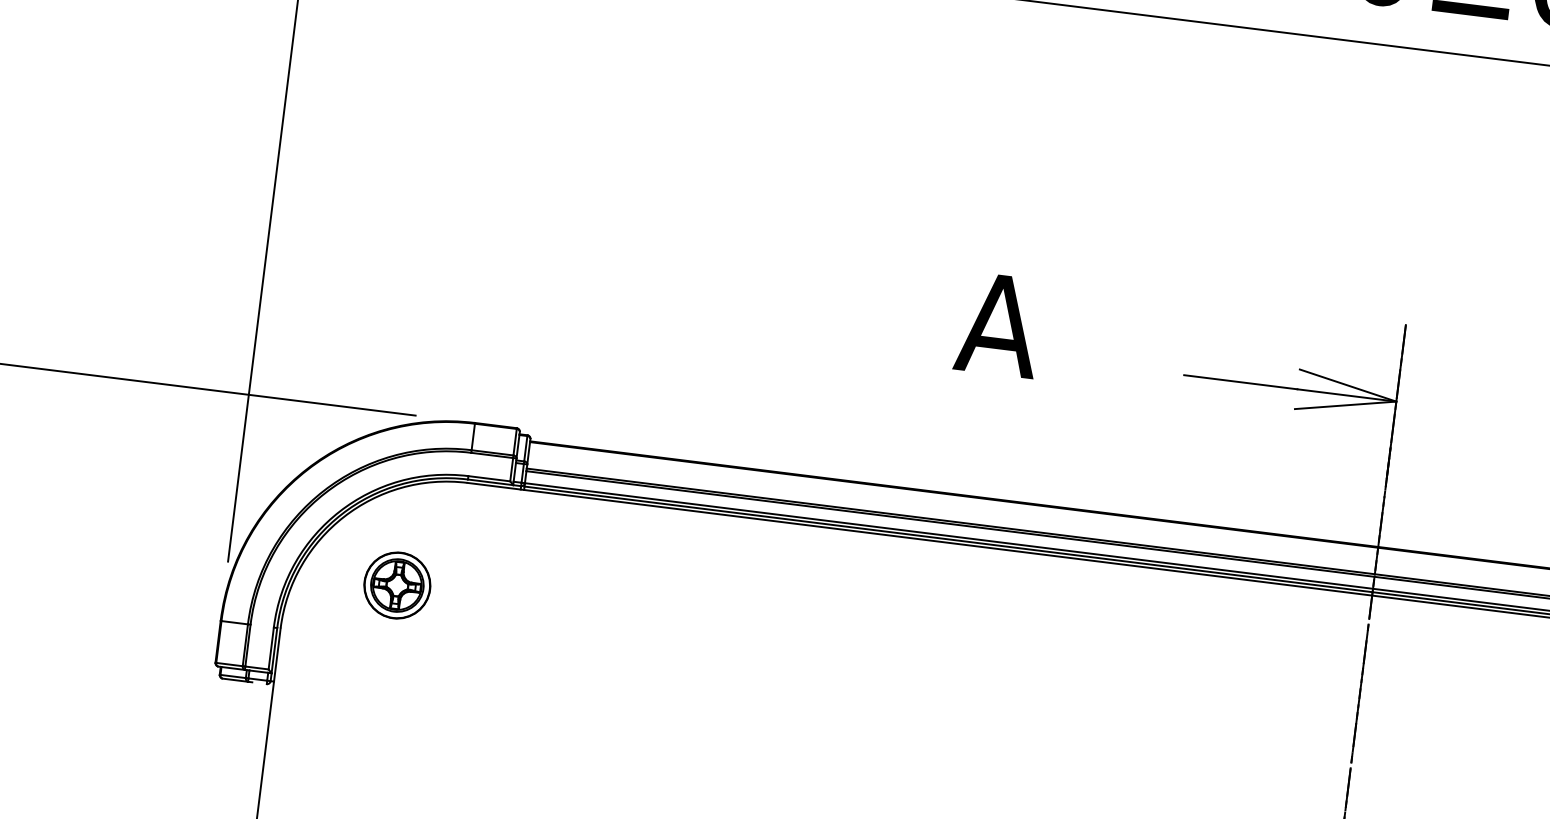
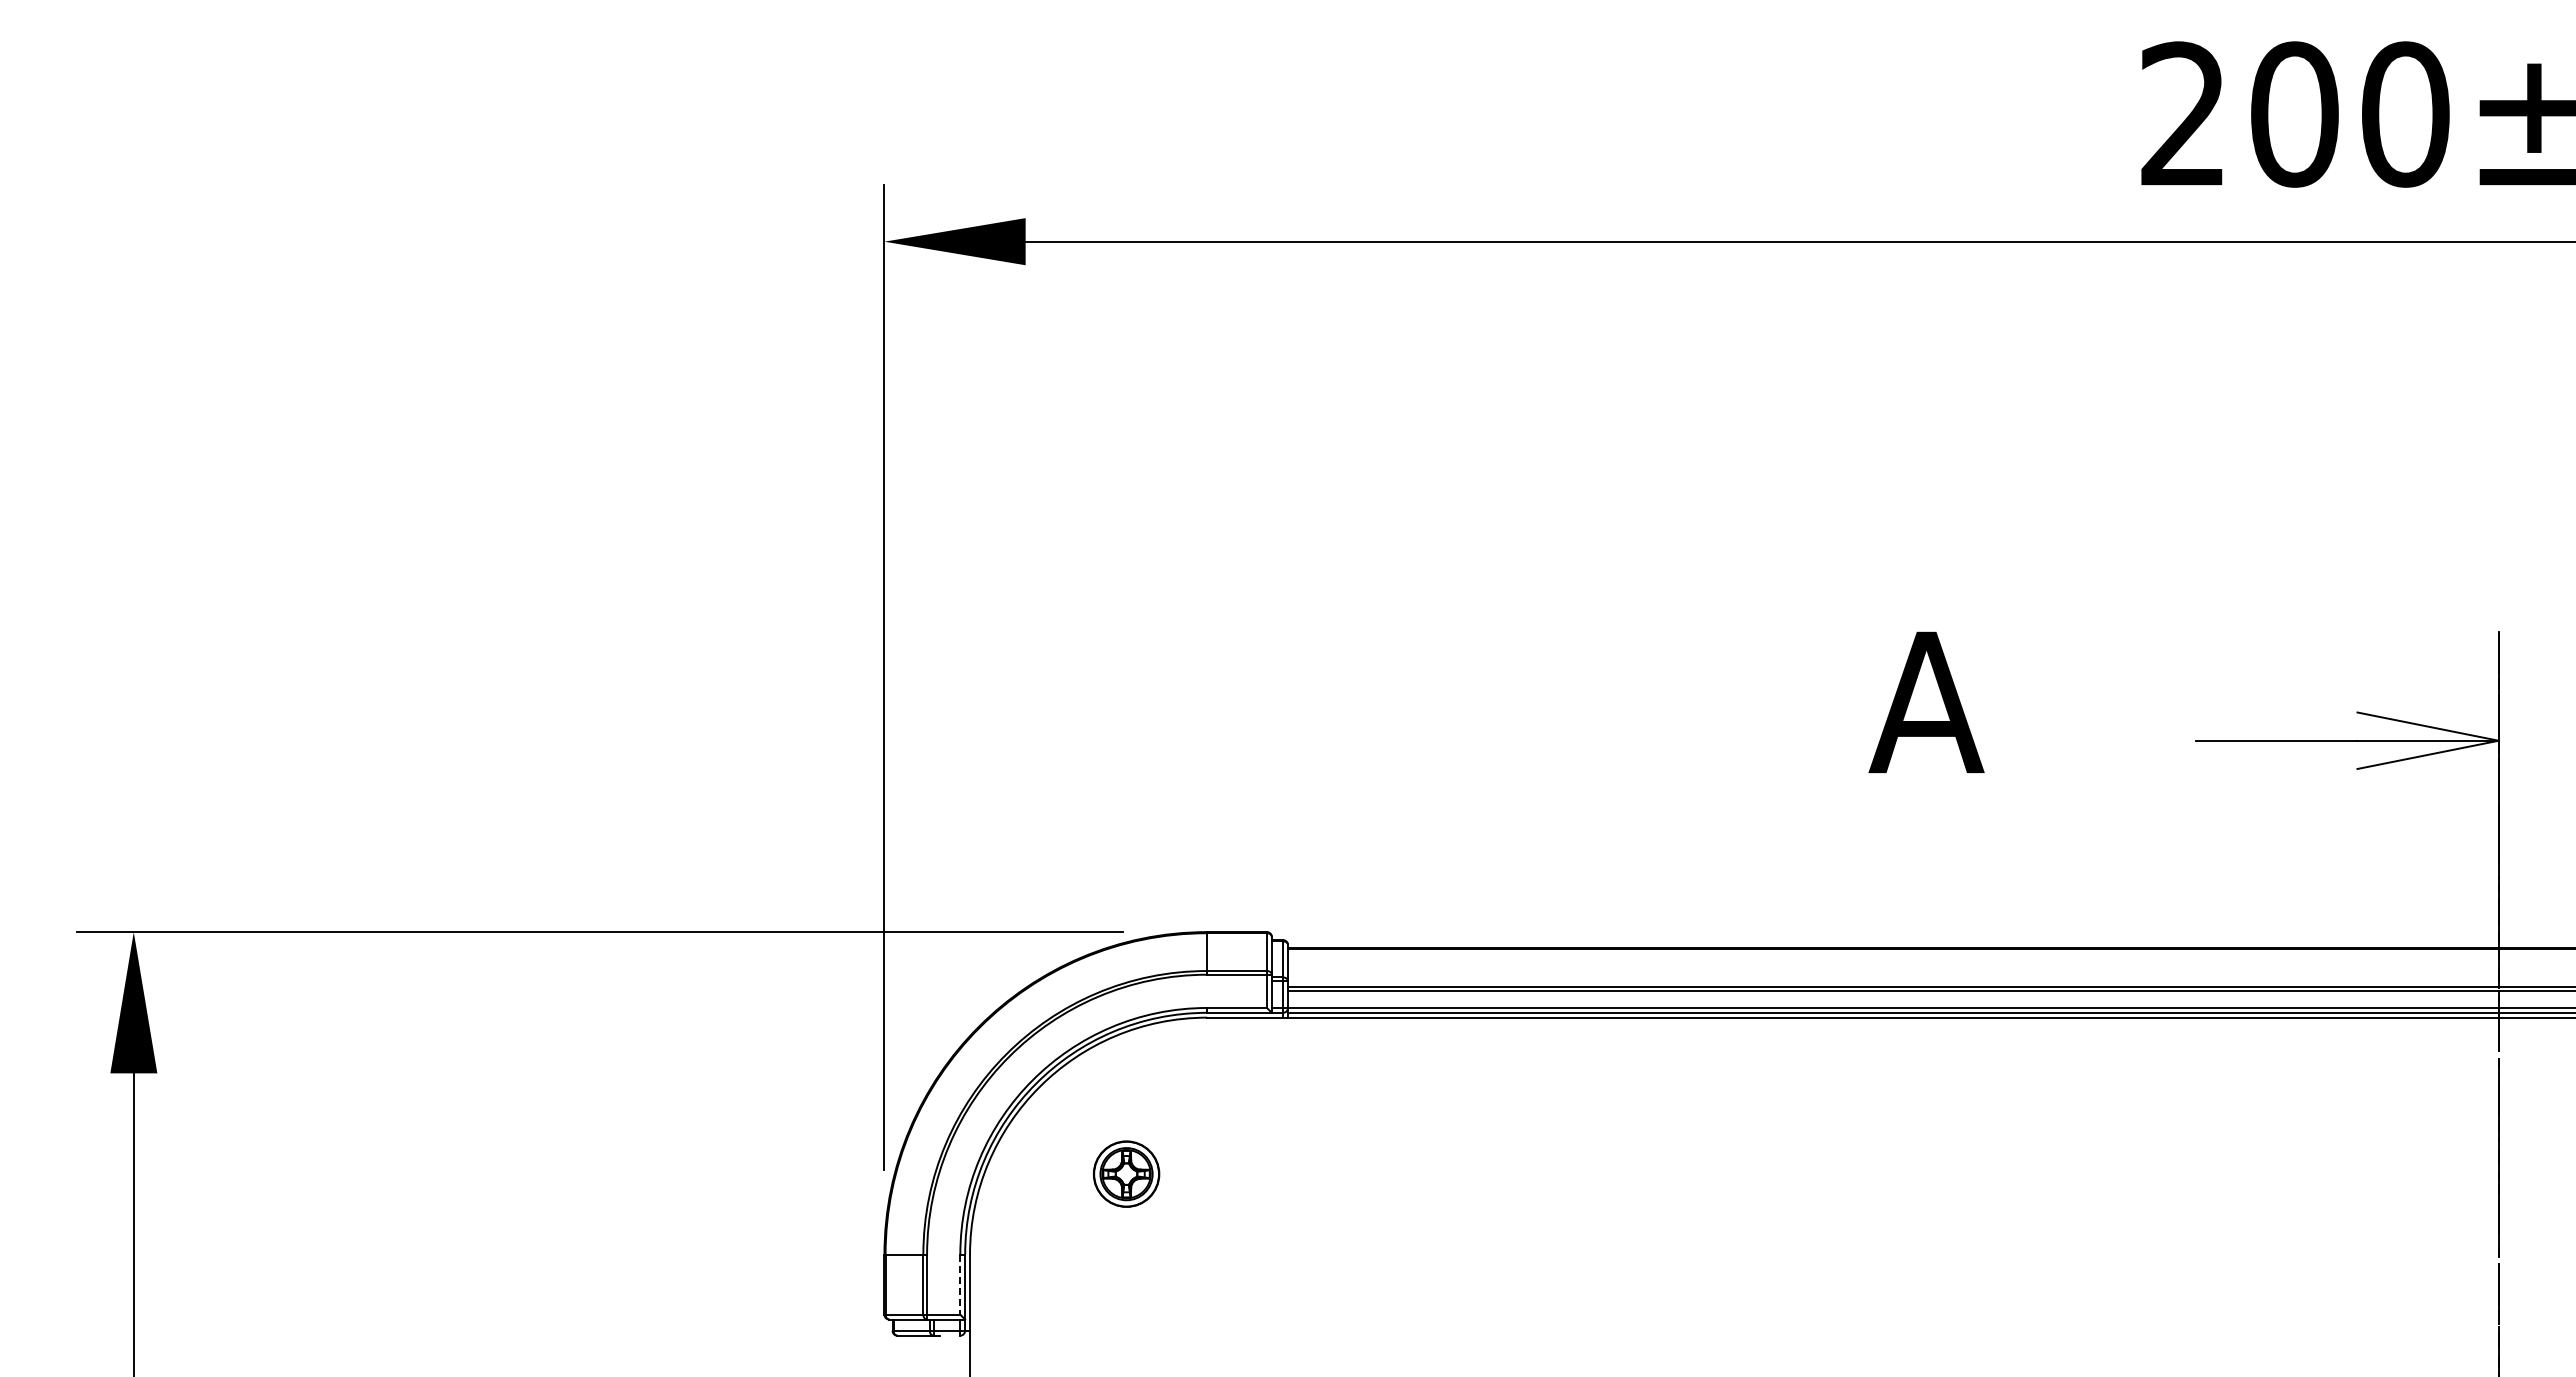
part: (397, 585) -> (1126, 1173), size x0.7
line: (271, 648) -> (960, 1284), solid -> dashed

